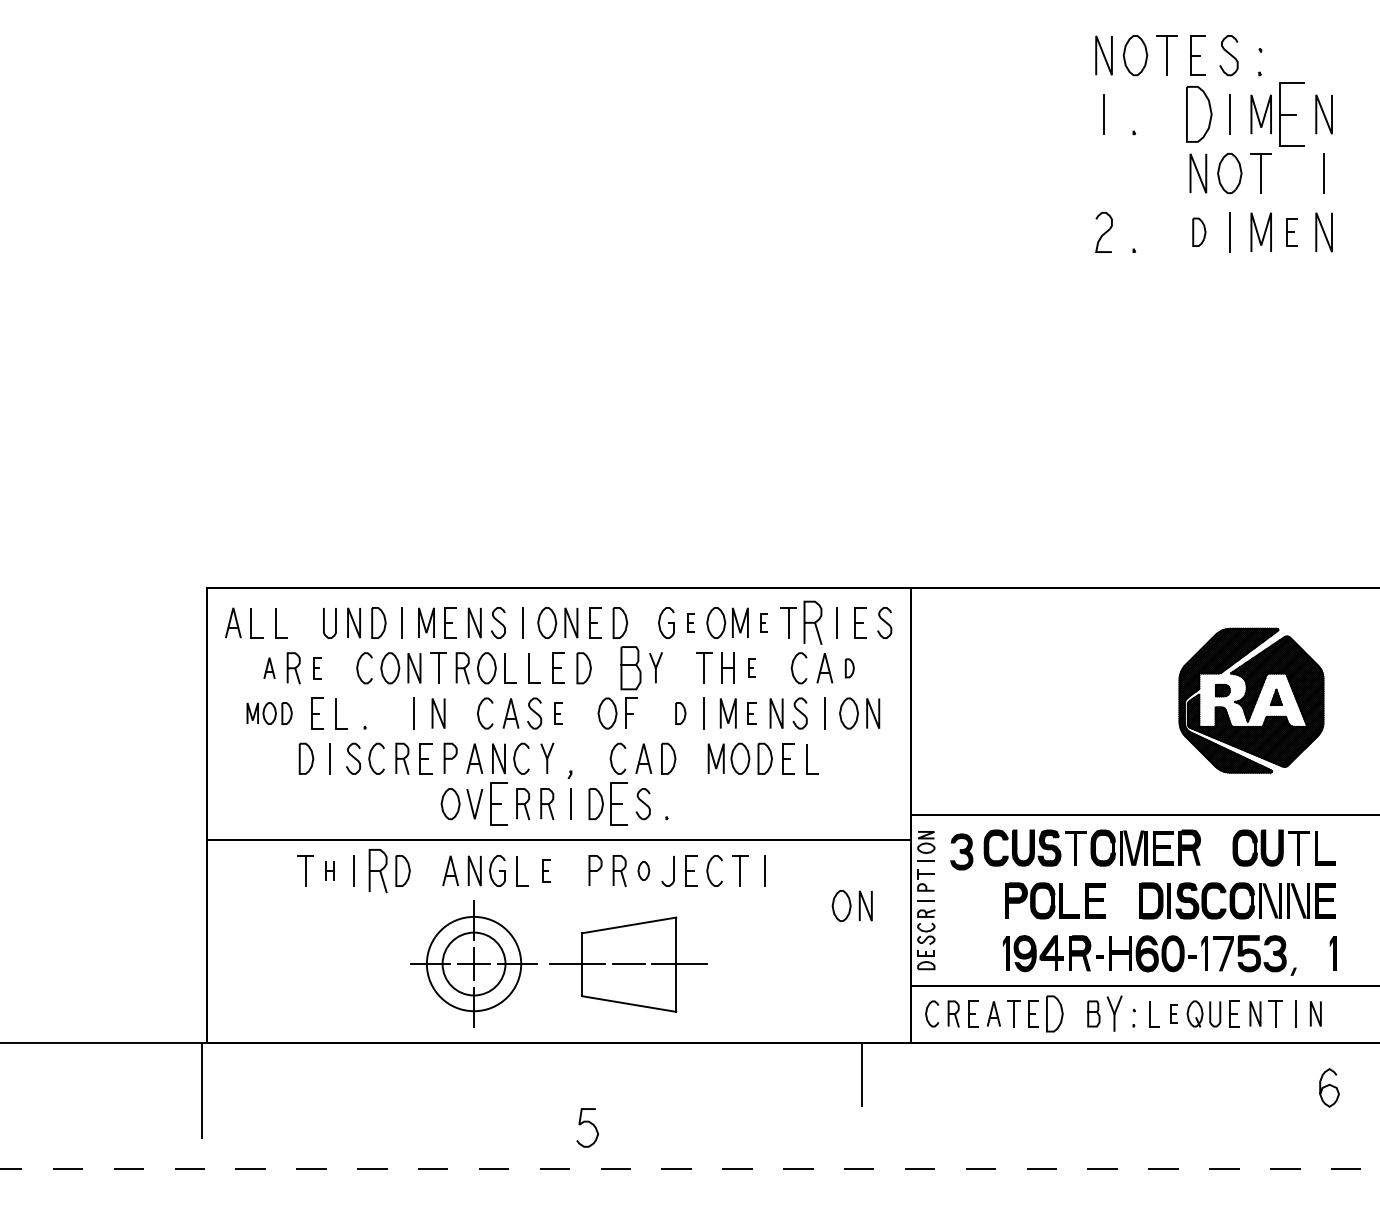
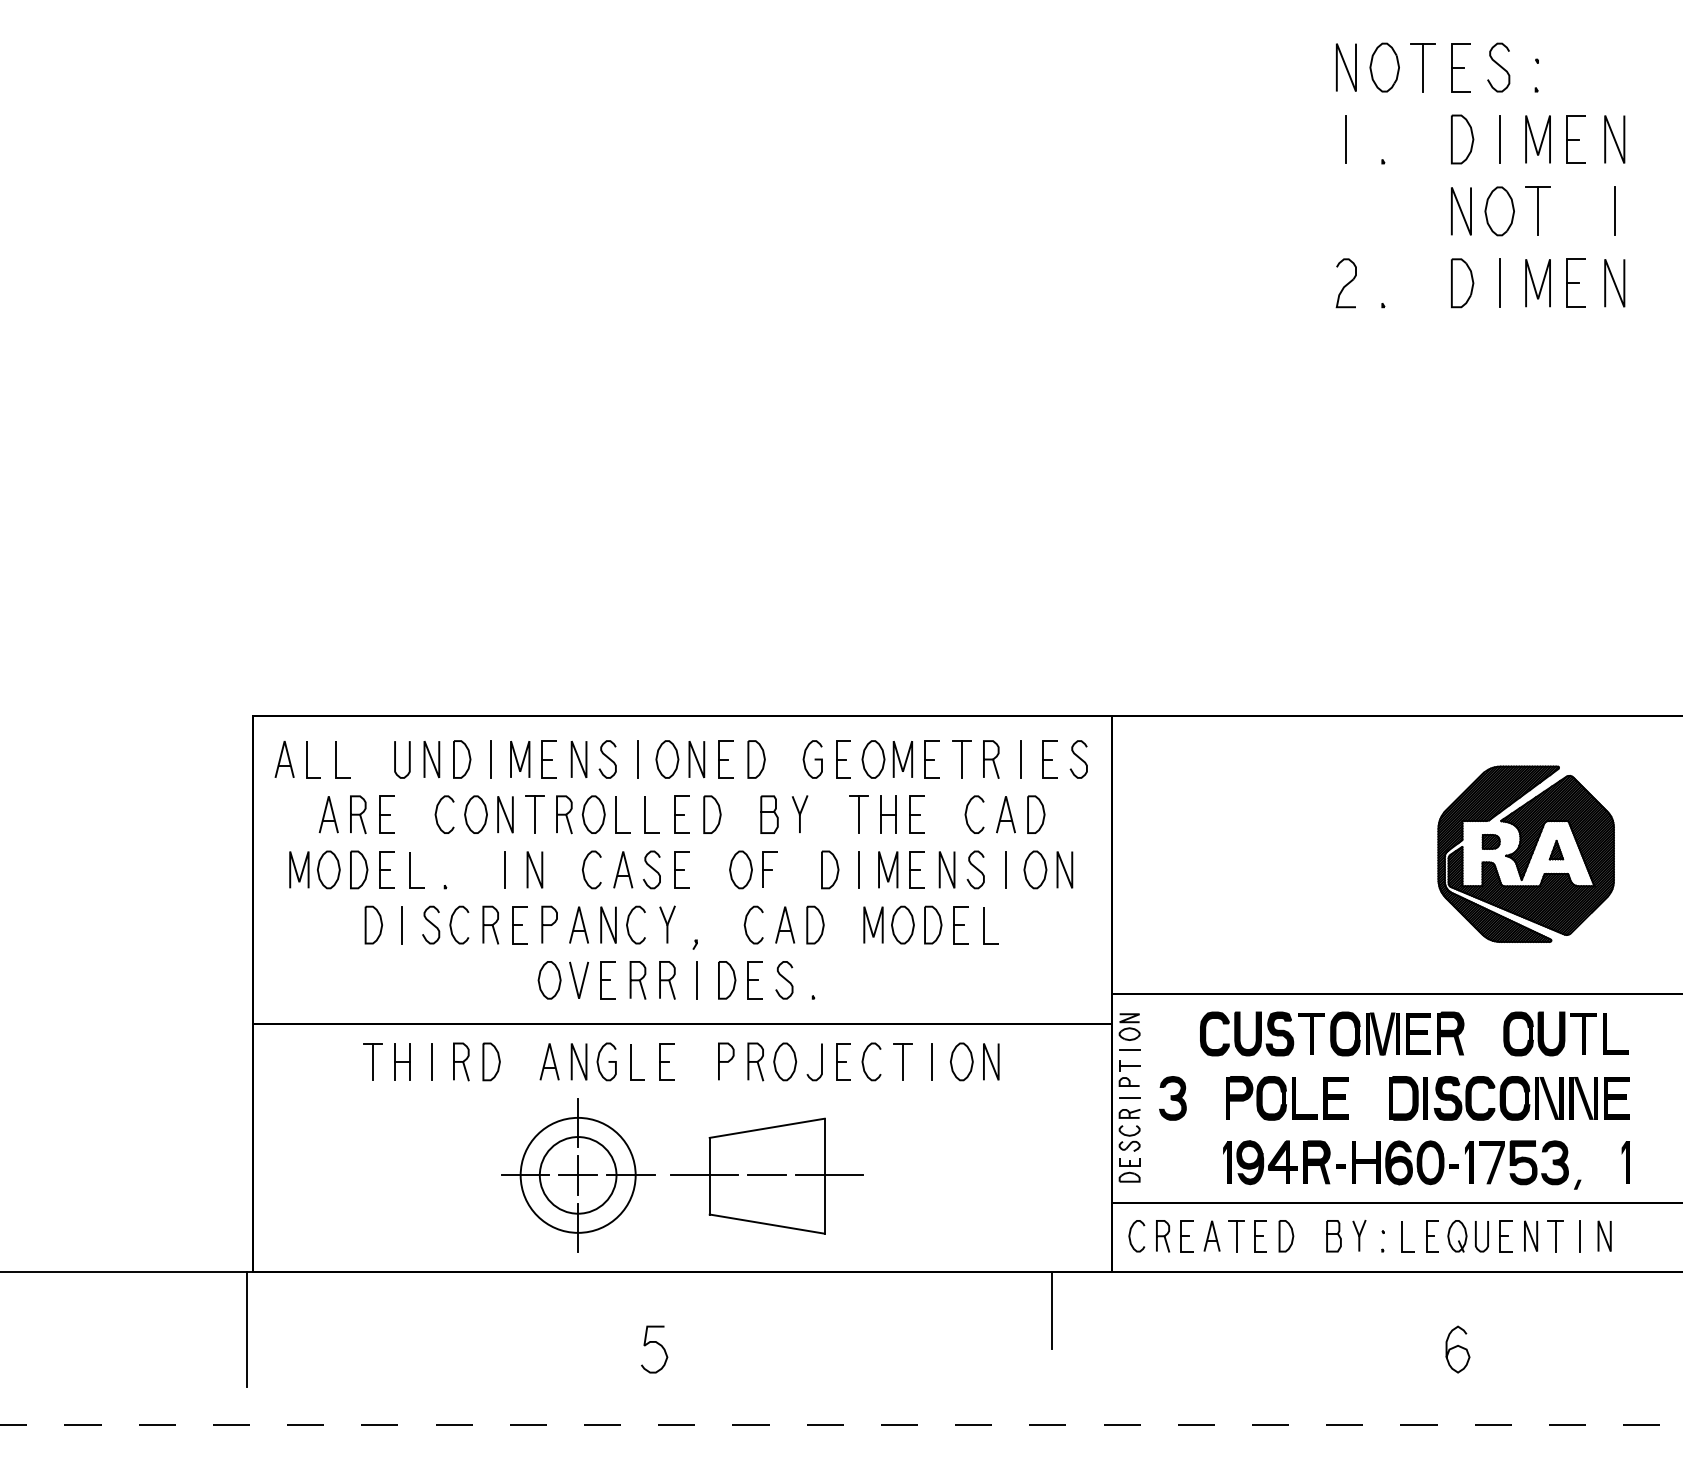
part: (1199, 114) -> (1462, 139), size x0.71
part: (1292, 114) -> (1576, 139), size x0.62
part: (1199, 231) -> (1462, 282), size x1.43
part: (1292, 232) -> (1576, 283), size x1.43
part: (691, 622) -> (843, 758), size x1.67
part: (764, 622) -> (932, 758), size x1.67
part: (812, 623) -> (990, 760), size x0.71
part: (317, 667) -> (387, 813), size x1.43
part: (751, 667) -> (916, 813), size x1.67
part: (269, 668) -> (328, 814), size x1.43
part: (630, 668) -> (768, 814), size x0.71
part: (849, 668) -> (1035, 814), size x1.67
part: (269, 713) -> (328, 869), size x1.43
part: (558, 713) -> (681, 869), size x1.43
part: (680, 713) -> (829, 869), size x1.43
part: (751, 713) -> (916, 869), size x1.43
part: (498, 803) -> (607, 979), size x0.71
part: (619, 803) -> (755, 979), size x0.71
part: (961, 851) -> (1172, 1097), moved
part: (329, 870) -> (401, 1061), size x1.67
part: (378, 870) -> (461, 1061), size x0.71
part: (546, 870) -> (666, 1061), size x1.43
part: (643, 870) -> (784, 1061), size x1.67
part: (851, 905) -> (973, 1061), moved
part: (1054, 1013) -> (1285, 1235), size x0.71
part: (1114, 1013) -> (1359, 1235), size x0.71
part: (1174, 1013) -> (1432, 1235), size x1.43
curve: (1328, 1086) -> (1456, 1347), moved
curve: (589, 1123) -> (656, 1344), moved

